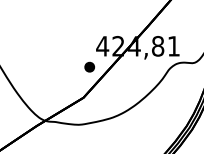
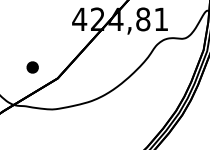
part: (89, 66) -> (32, 66), moved

